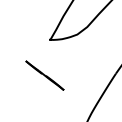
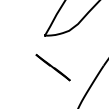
line: (44, 75) -> (52, 67), moved

